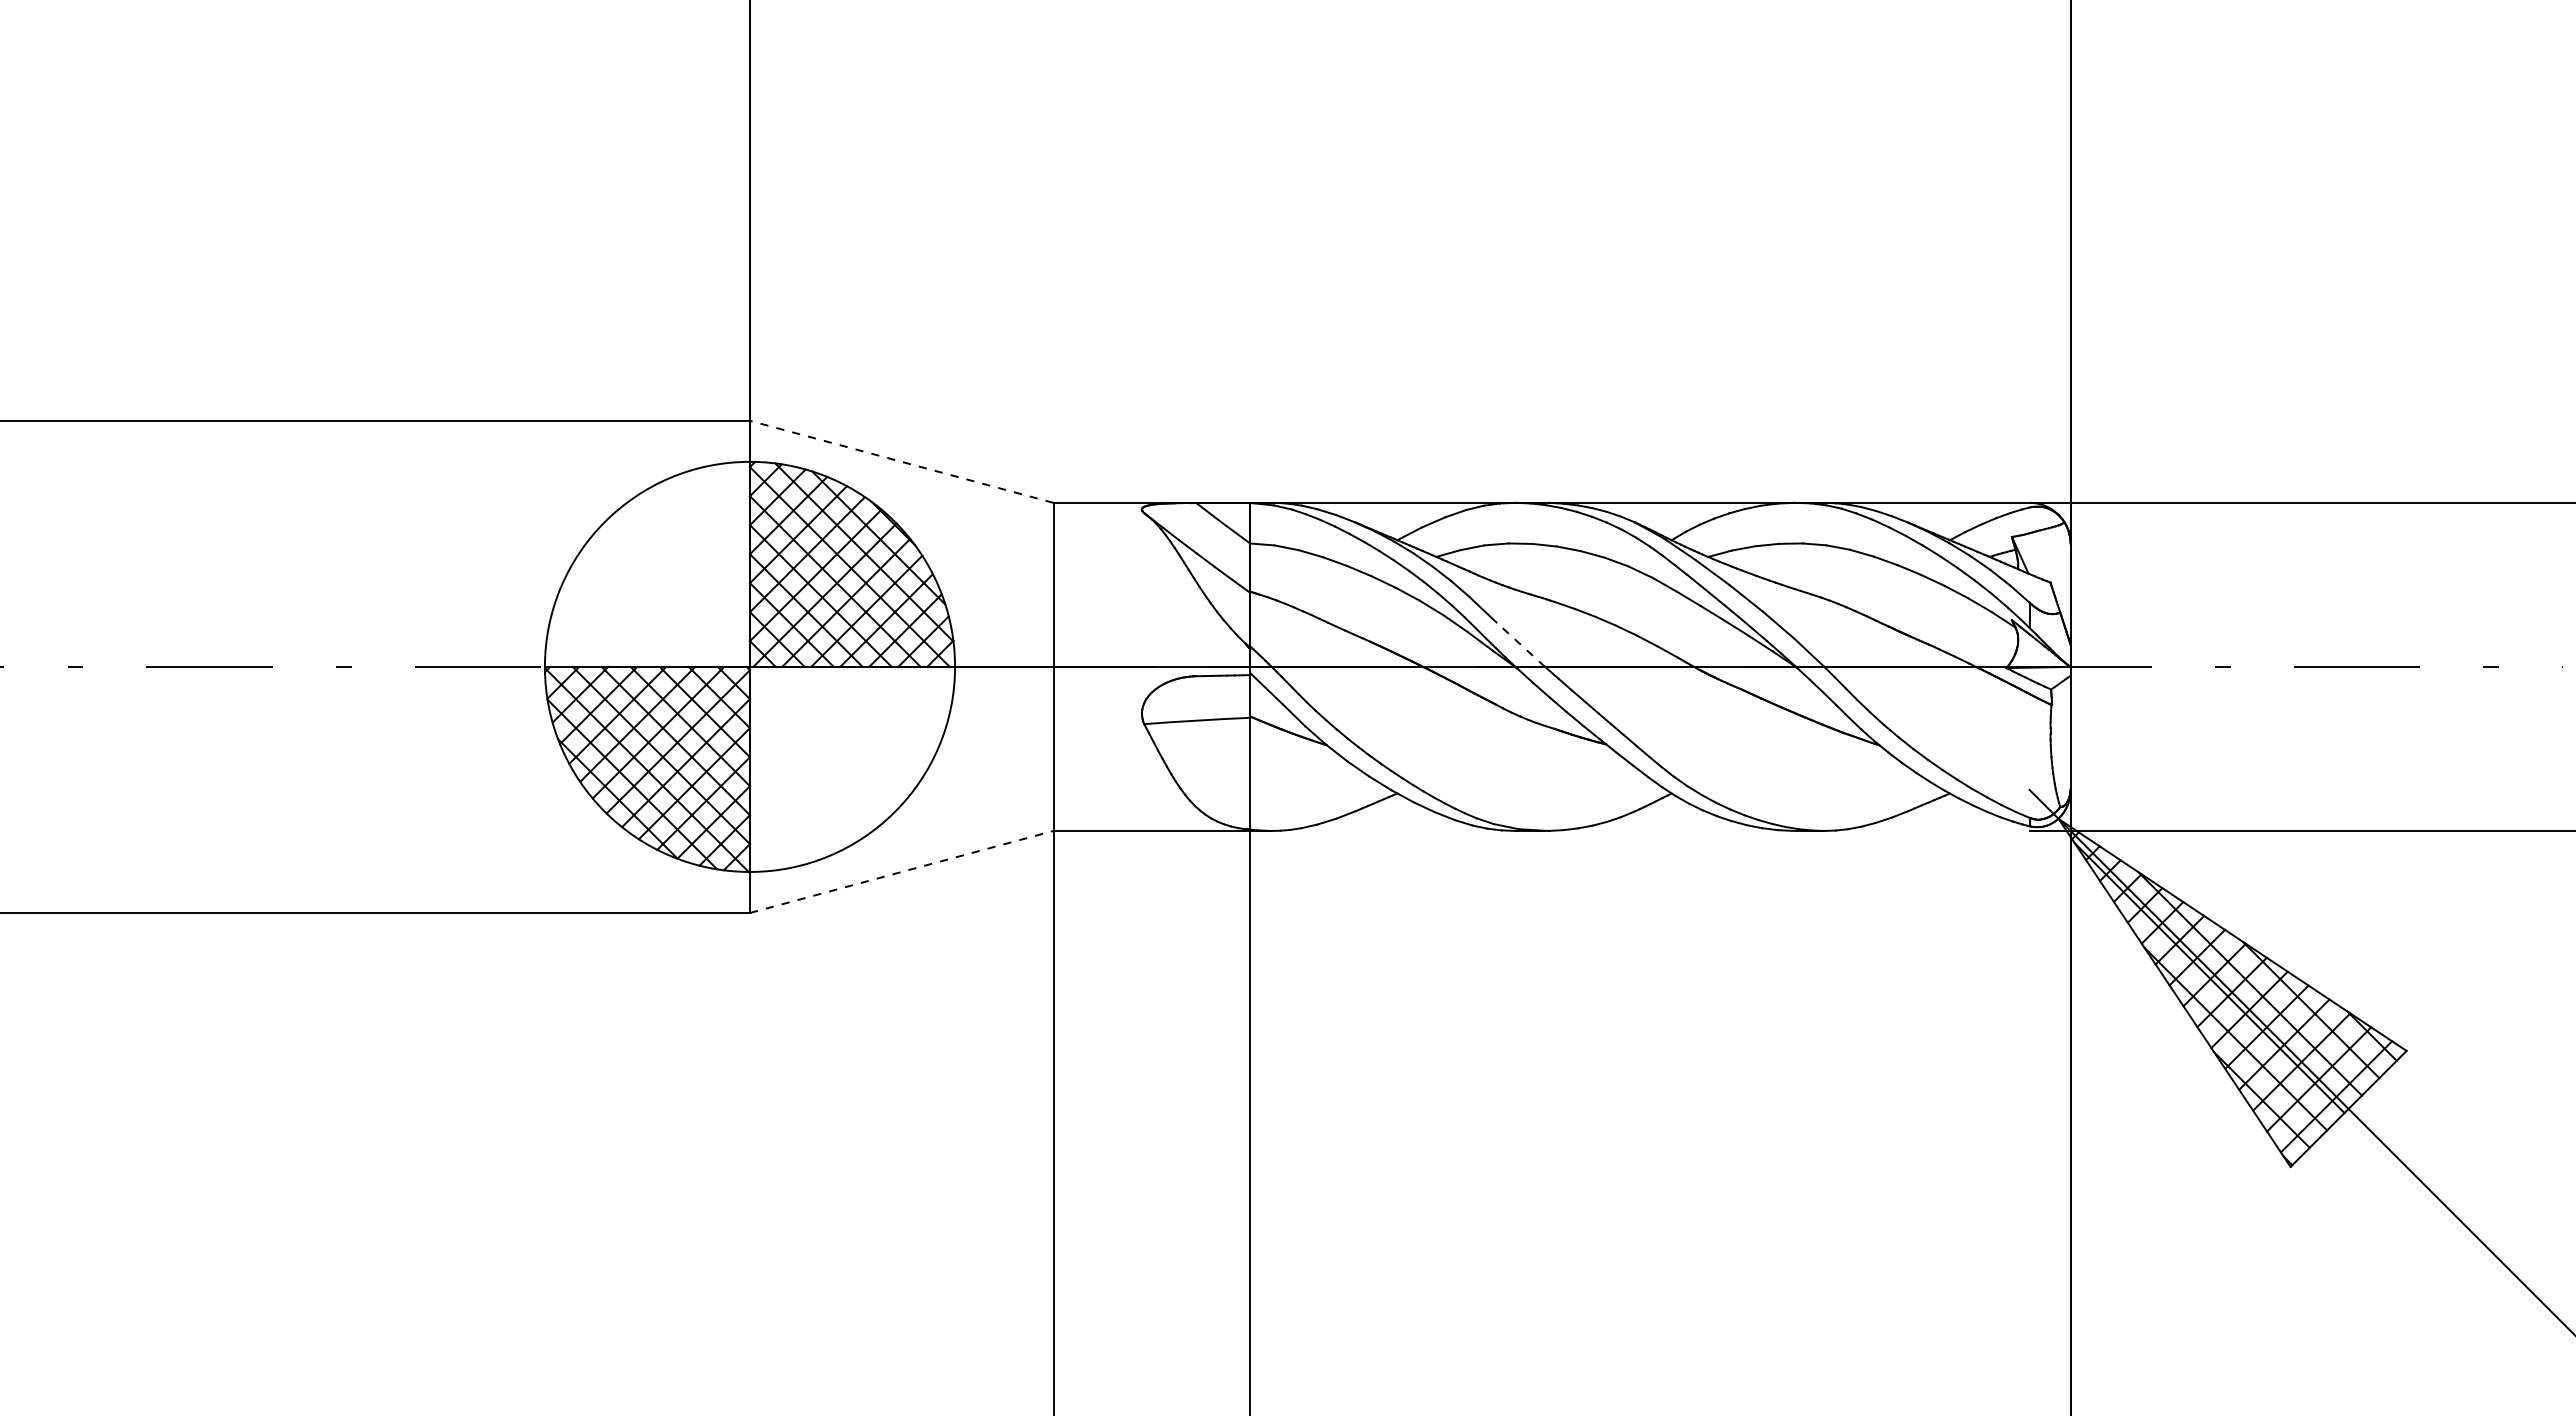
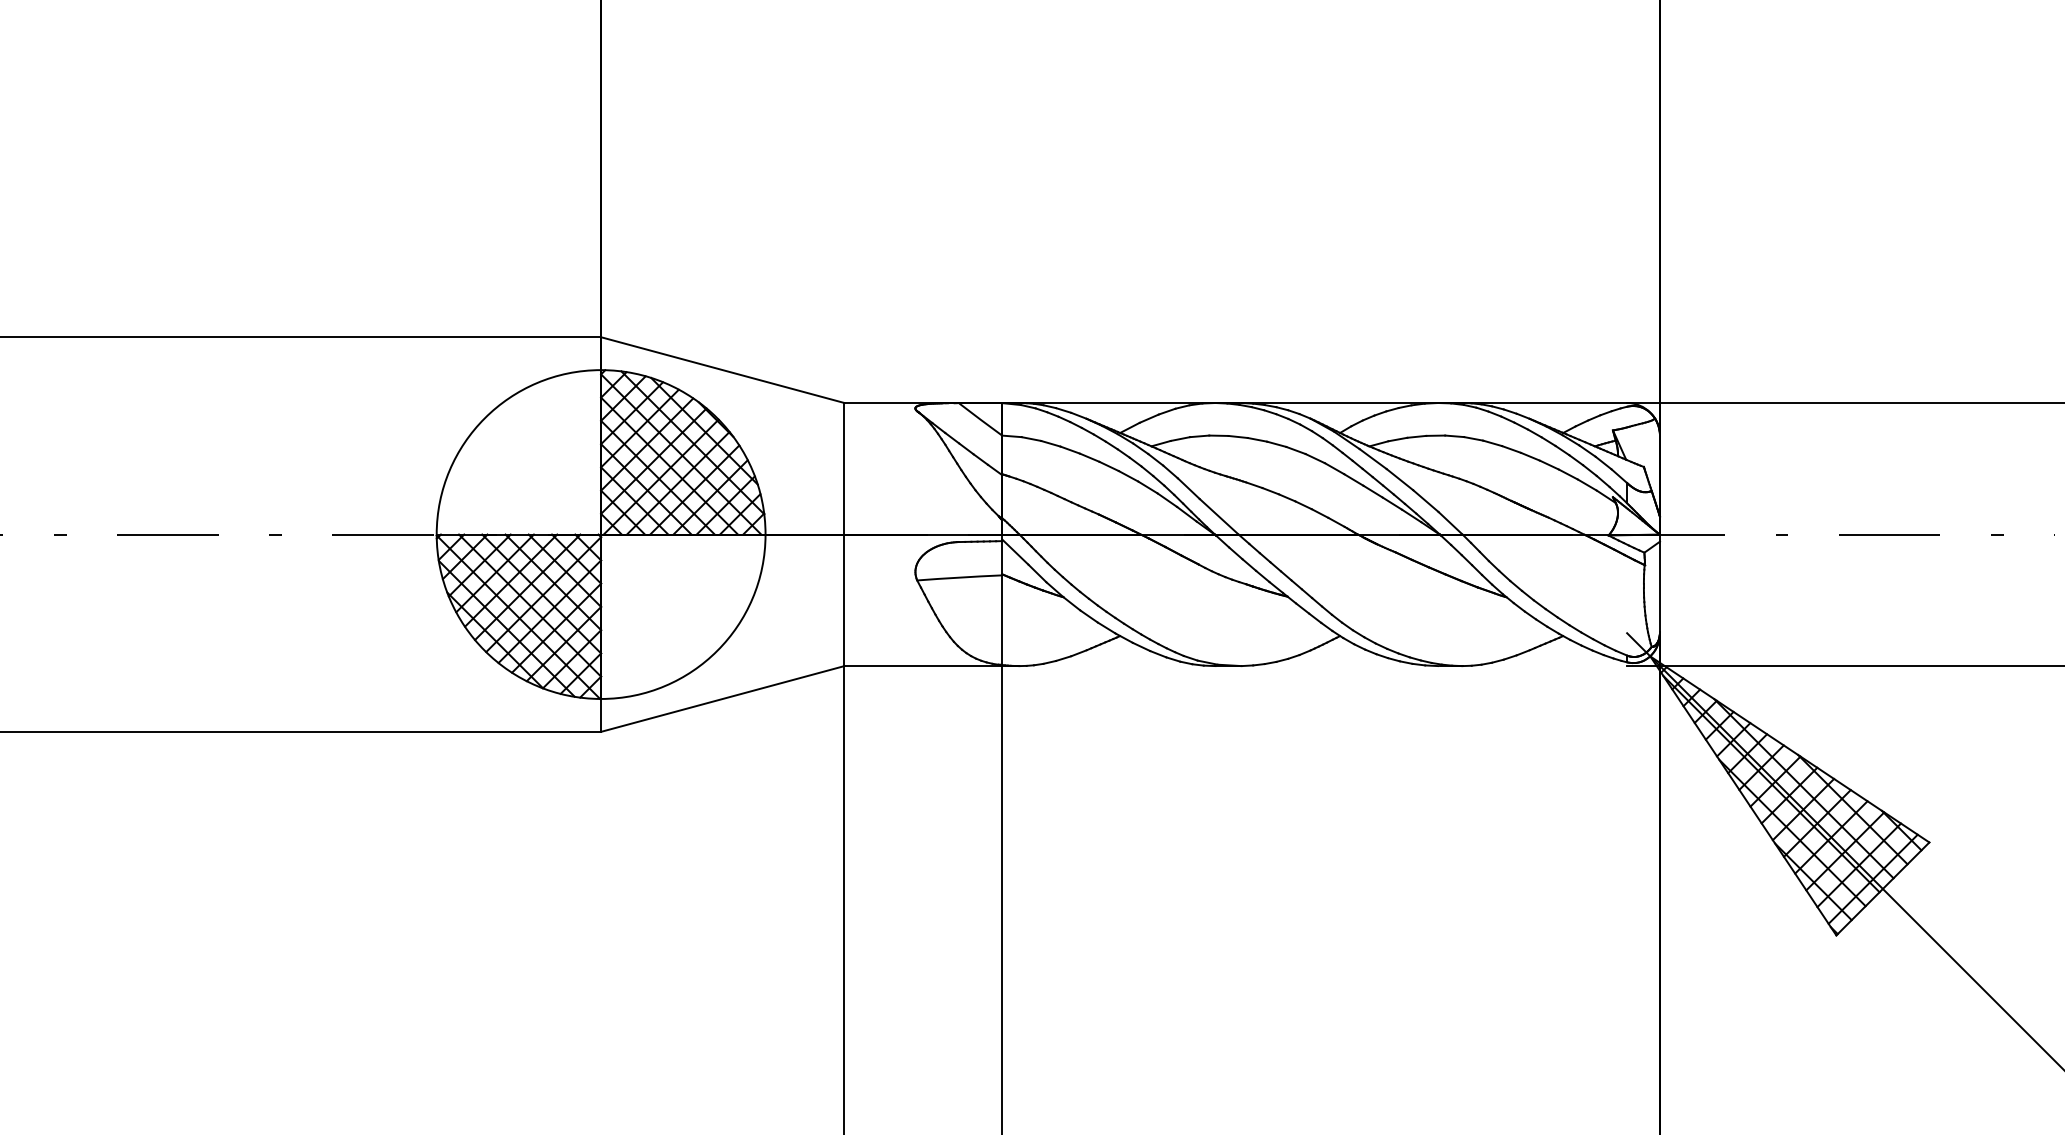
line: (901, 461) -> (722, 369), dashed -> solid
line: (1520, 644) -> (1218, 516), dashed -> solid
line: (902, 871) -> (723, 698), dashed -> solid

